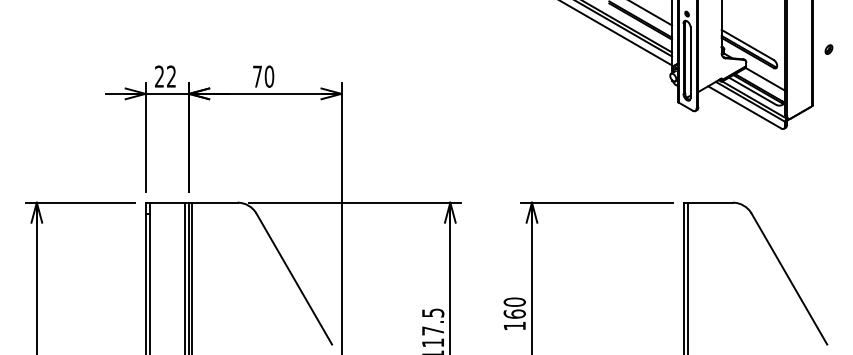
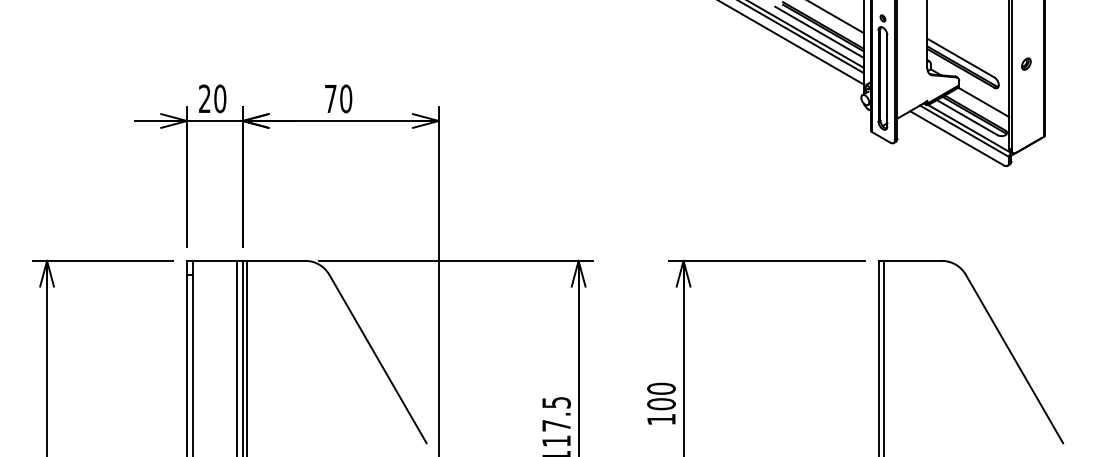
line: (637, 24) -> (819, 31), added
part: (829, 49) -> (1026, 63), moved
text: (171, 76) -> (220, 98), 22 -> 20
text: (514, 314) -> (661, 404), 160 -> 100

